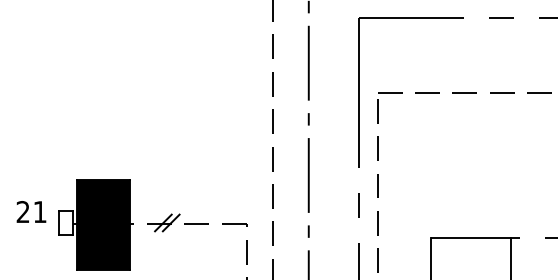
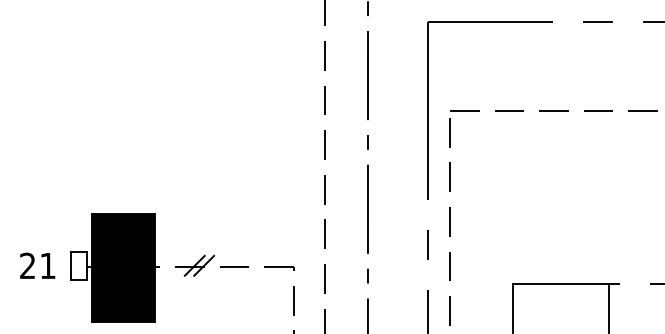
text: (31, 211) -> (37, 265), moved

